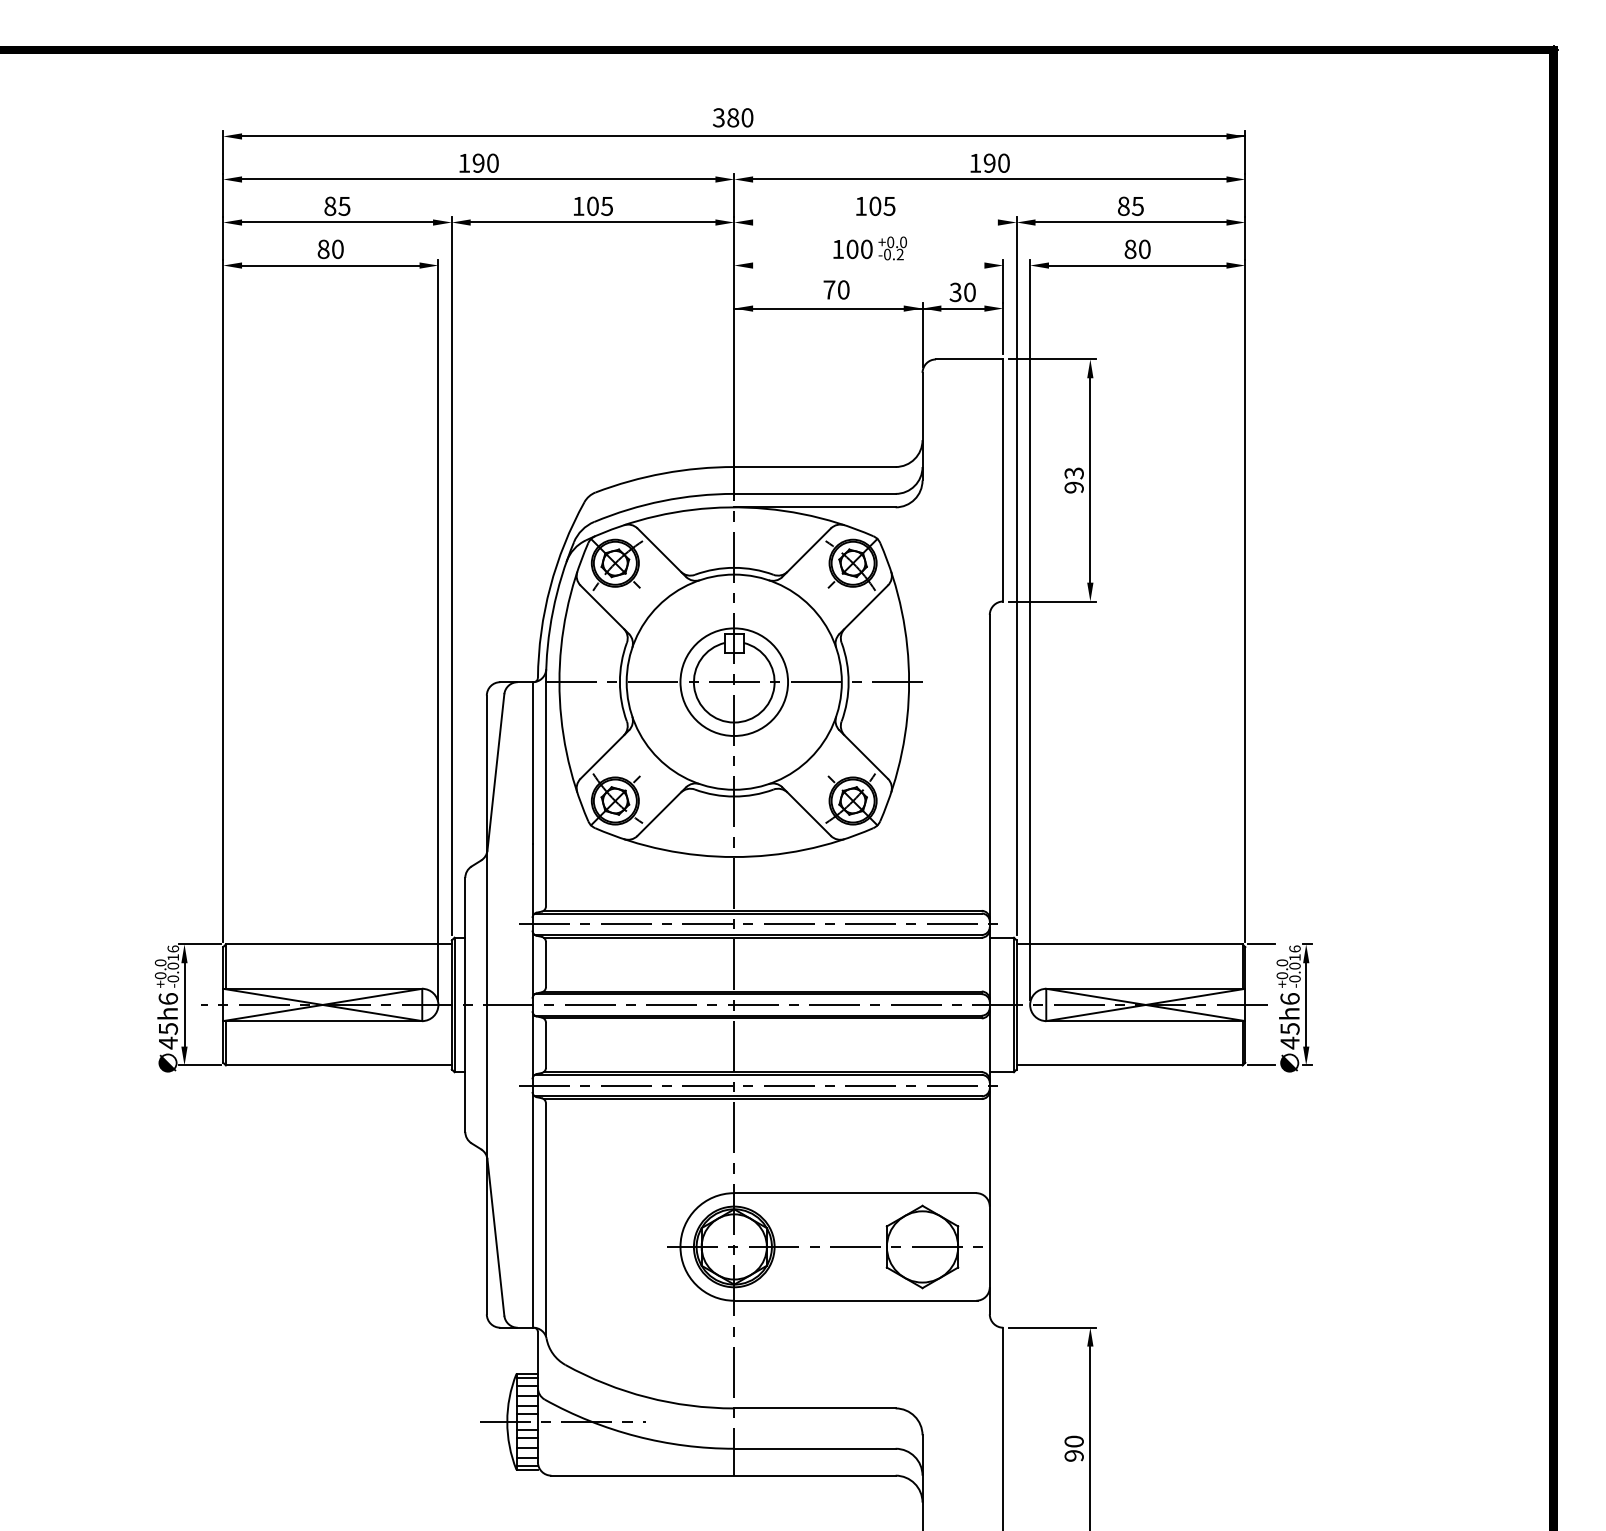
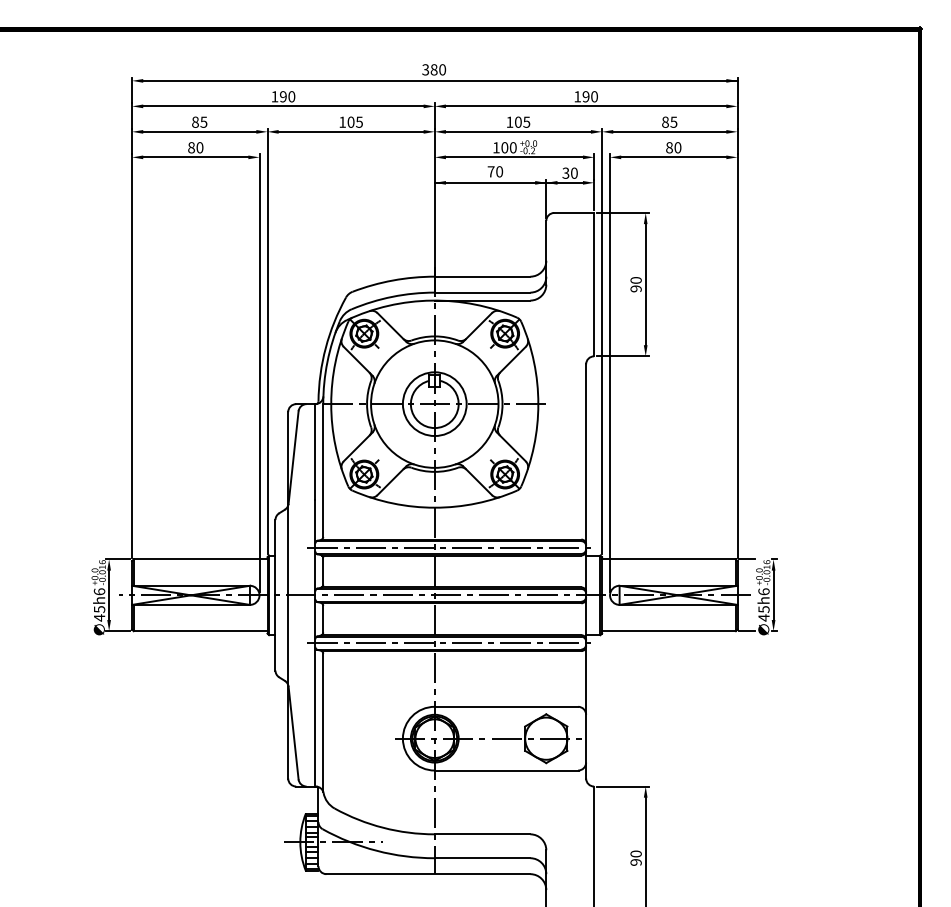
line: (873, 221) -> (517, 131), added
line: (867, 265) -> (513, 157), added
text: (1073, 473) -> (635, 280), 93 -> 90

